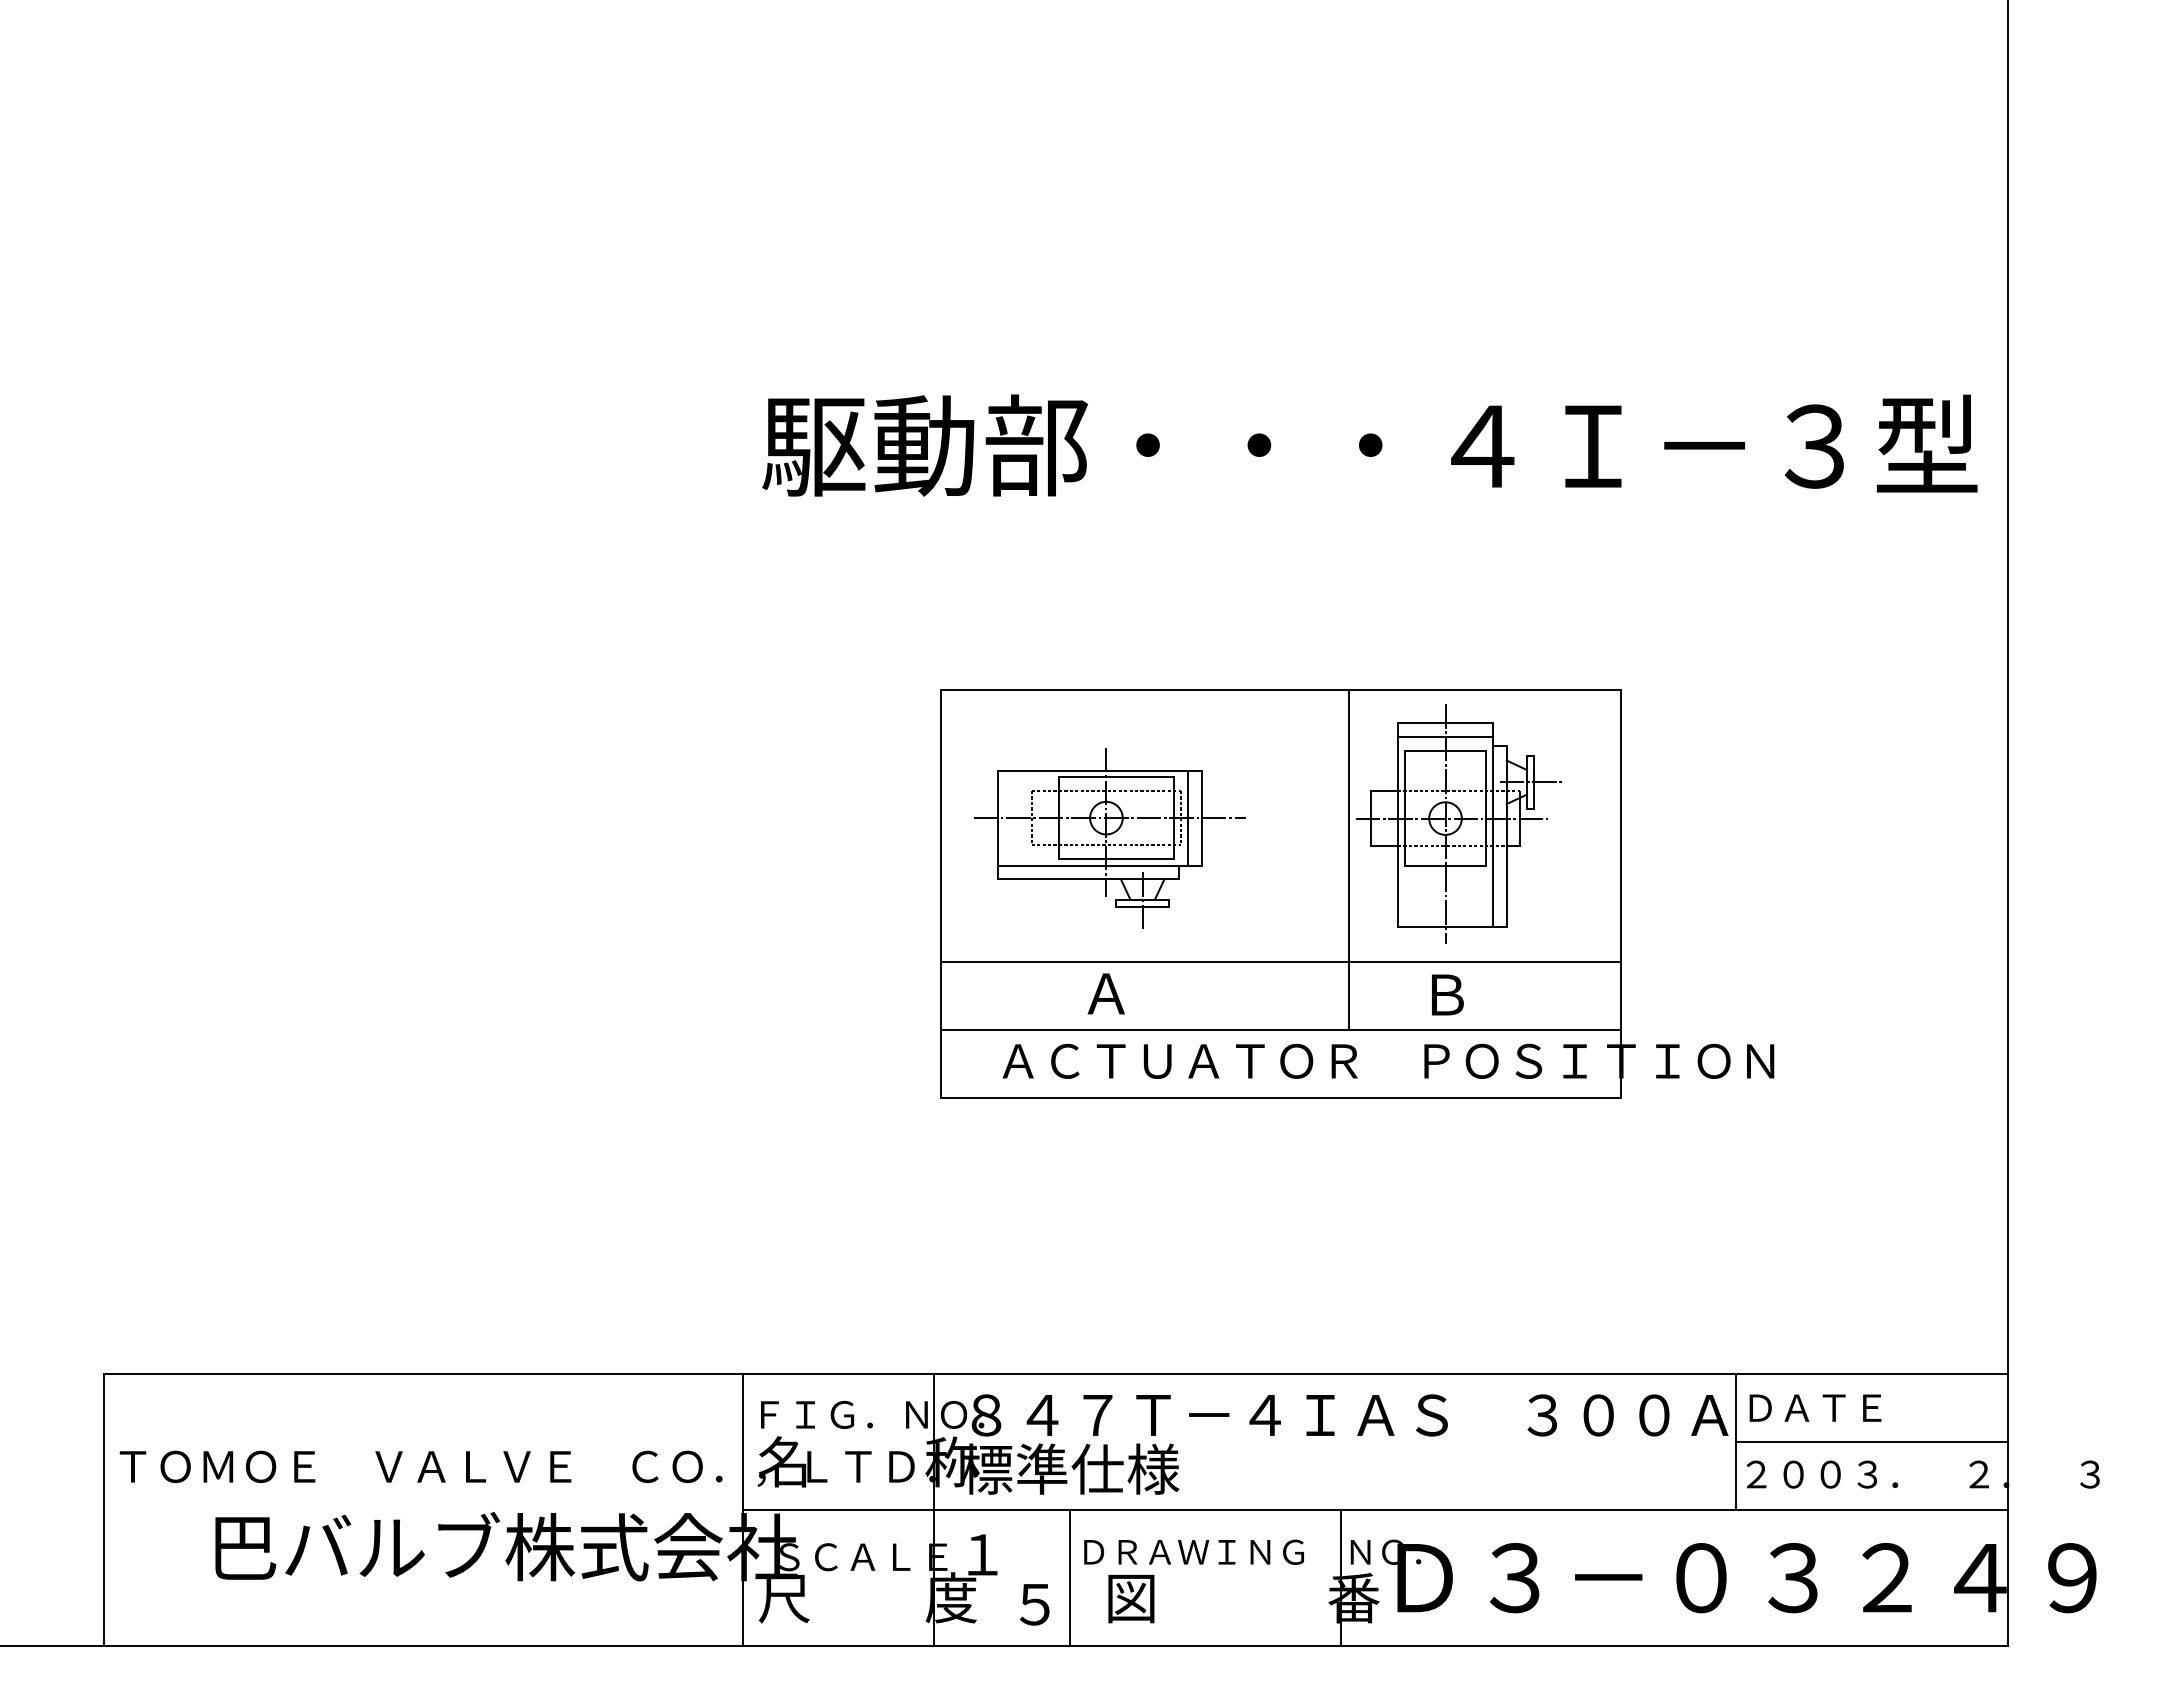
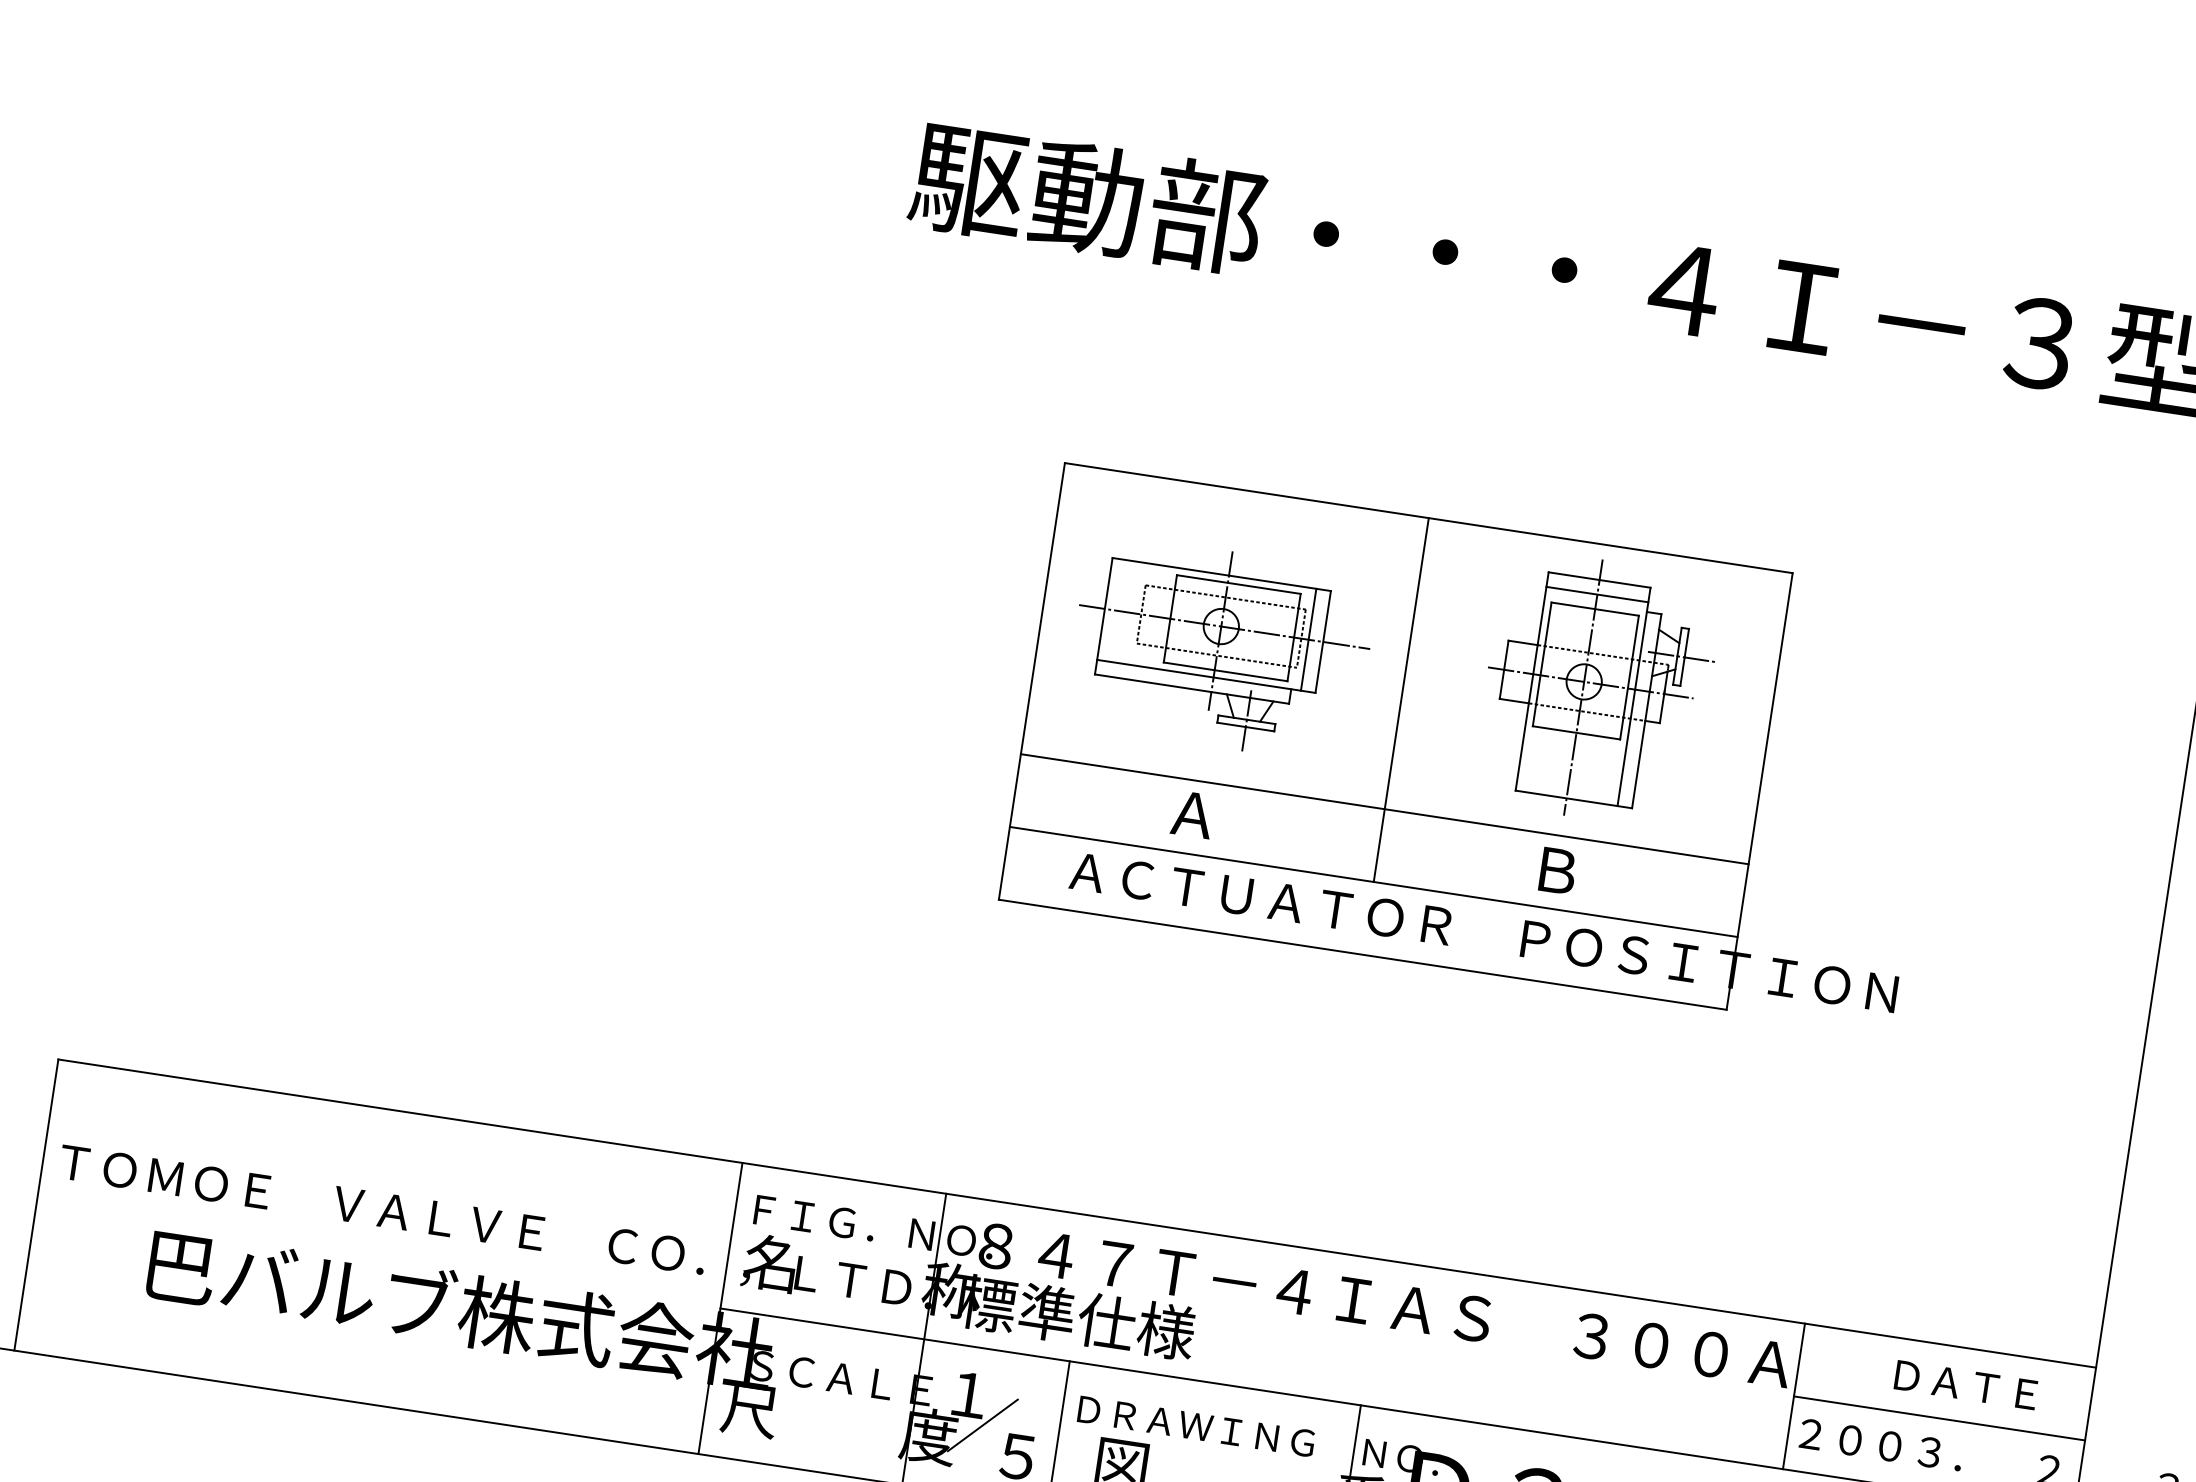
line: (1348, 860) -> (1400, 700), moved
text: (1815, 1407) -> (1966, 1384), moved
line: (998, 1580) -> (982, 1425), added

